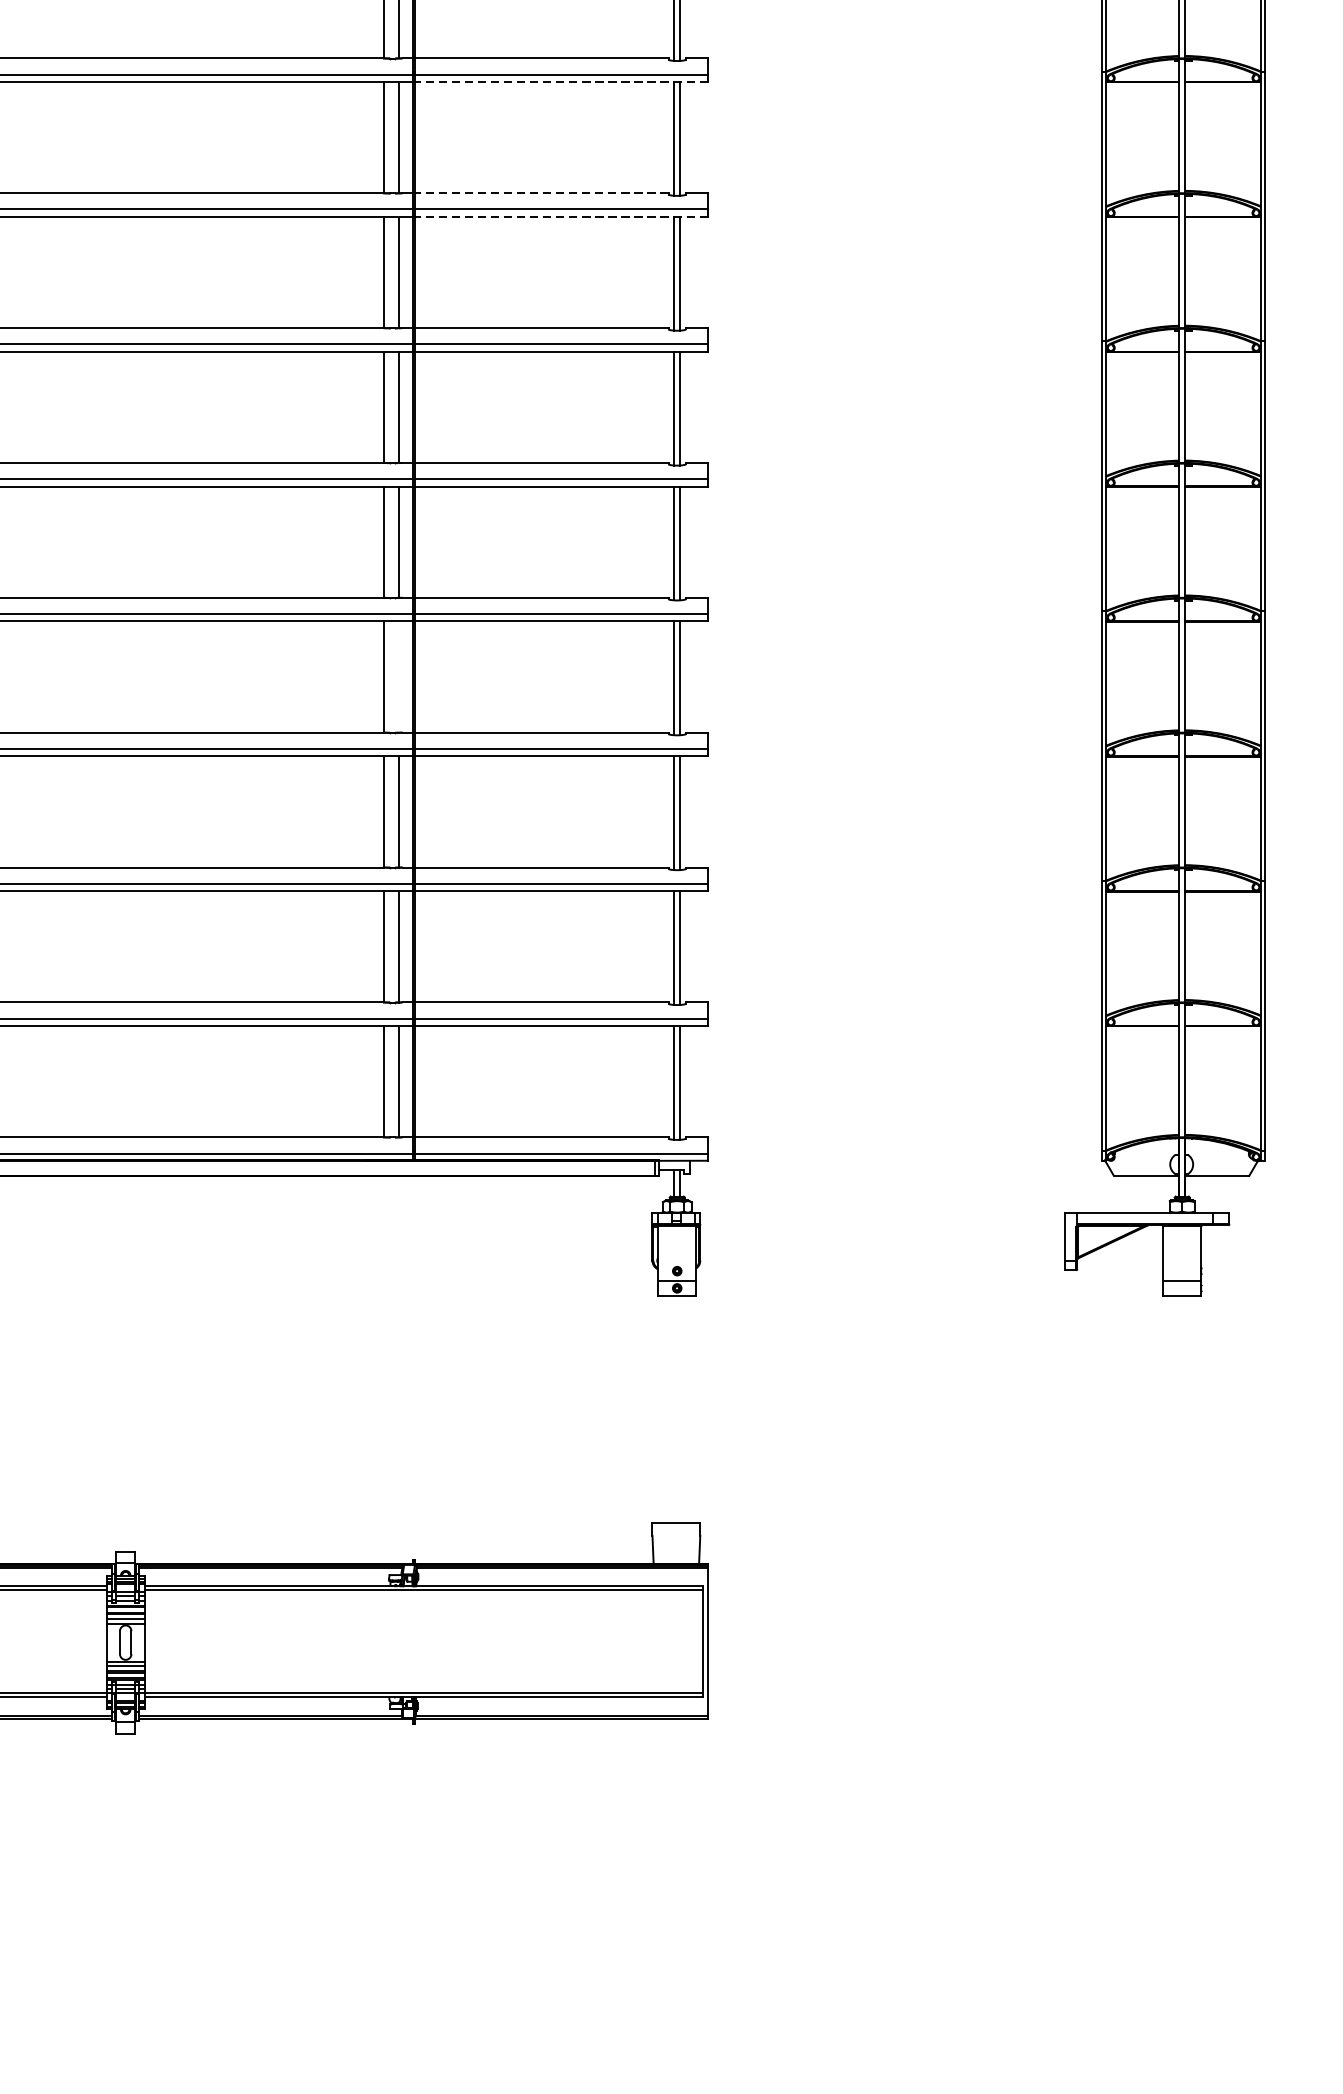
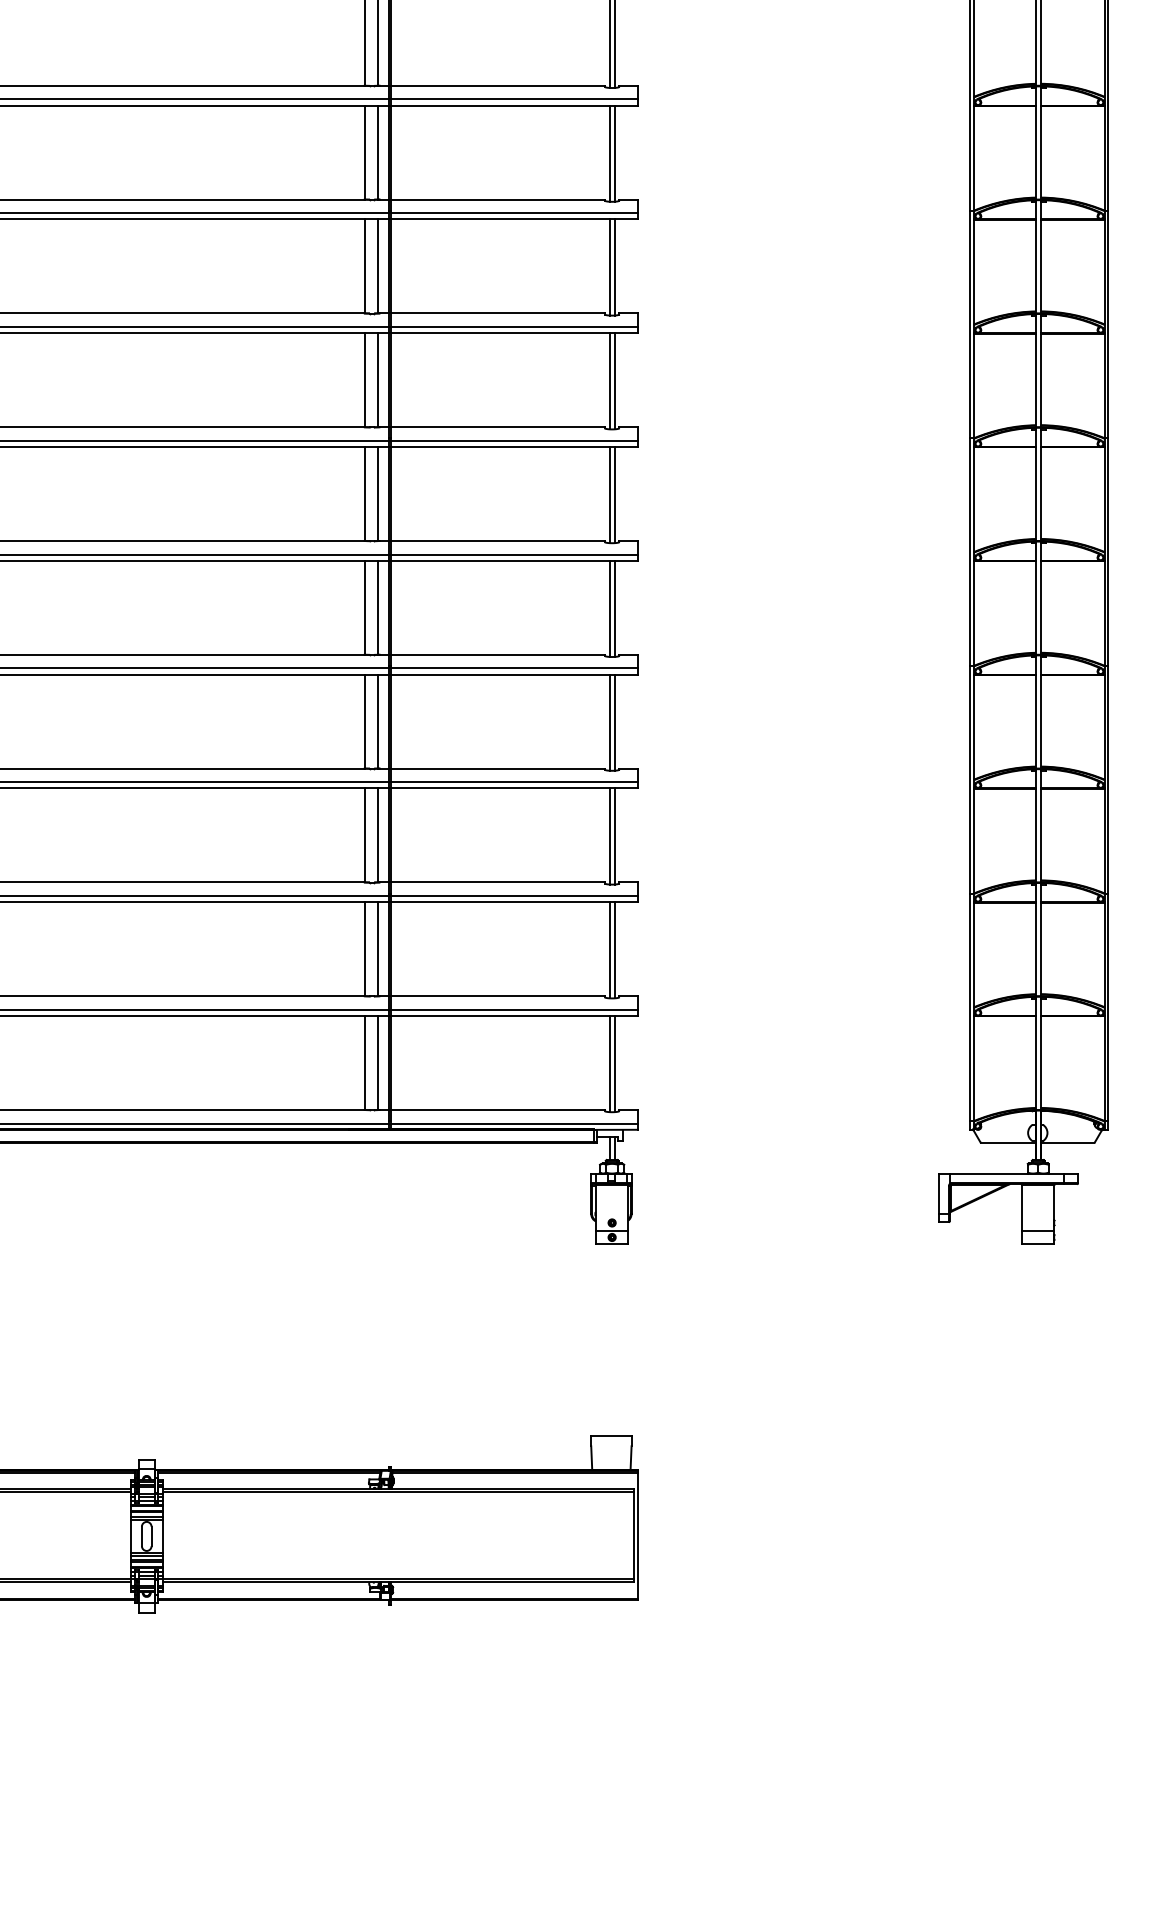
line: (561, 81) -> (514, 219), dashed -> solid
line: (541, 193) -> (497, 313), dashed -> solid
line: (561, 217) -> (514, 333), dashed -> solid
line: (399, 676) -> (377, 721), added

